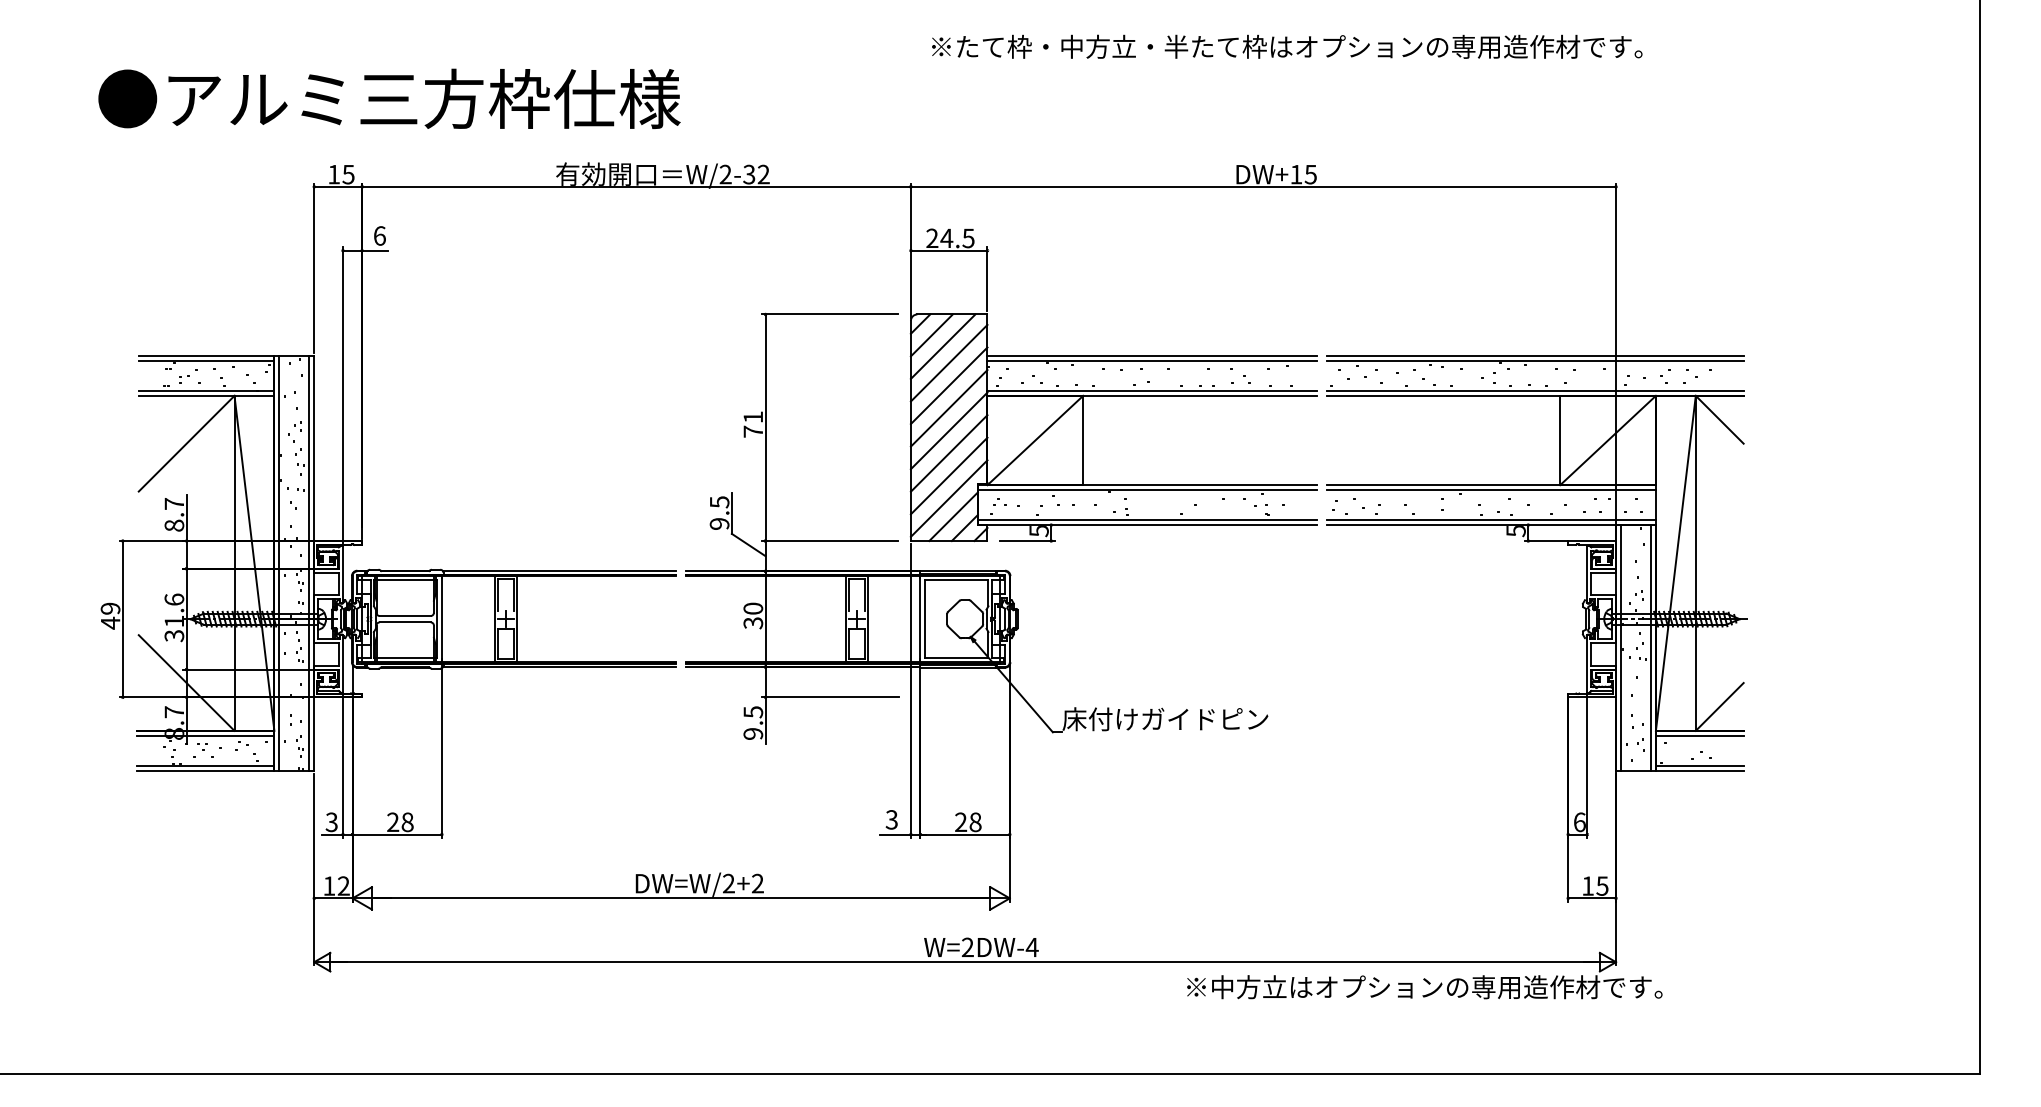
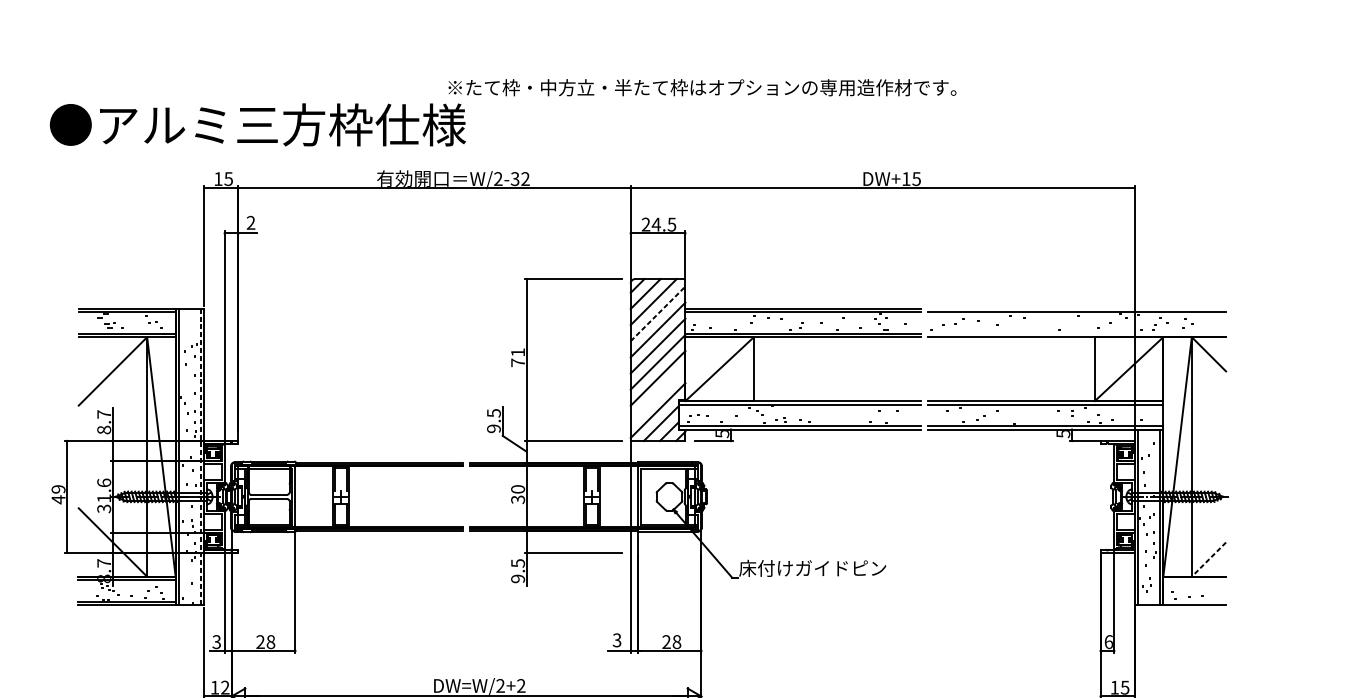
text: (1287, 46) -> (702, 87), moved
text: (379, 235) -> (250, 222), 6 -> 2
line: (1534, 355) -> (1076, 308), removed
line: (949, 362) -> (658, 313), solid -> dashed
line: (1534, 391) -> (1076, 334), removed
line: (948, 475) -> (657, 394), removed
line: (309, 563) -> (200, 457), solid -> dashed
line: (1719, 706) -> (1208, 559), solid -> dashed
line: (1699, 735) -> (1194, 580), removed
line: (1699, 765) -> (1194, 601), removed

